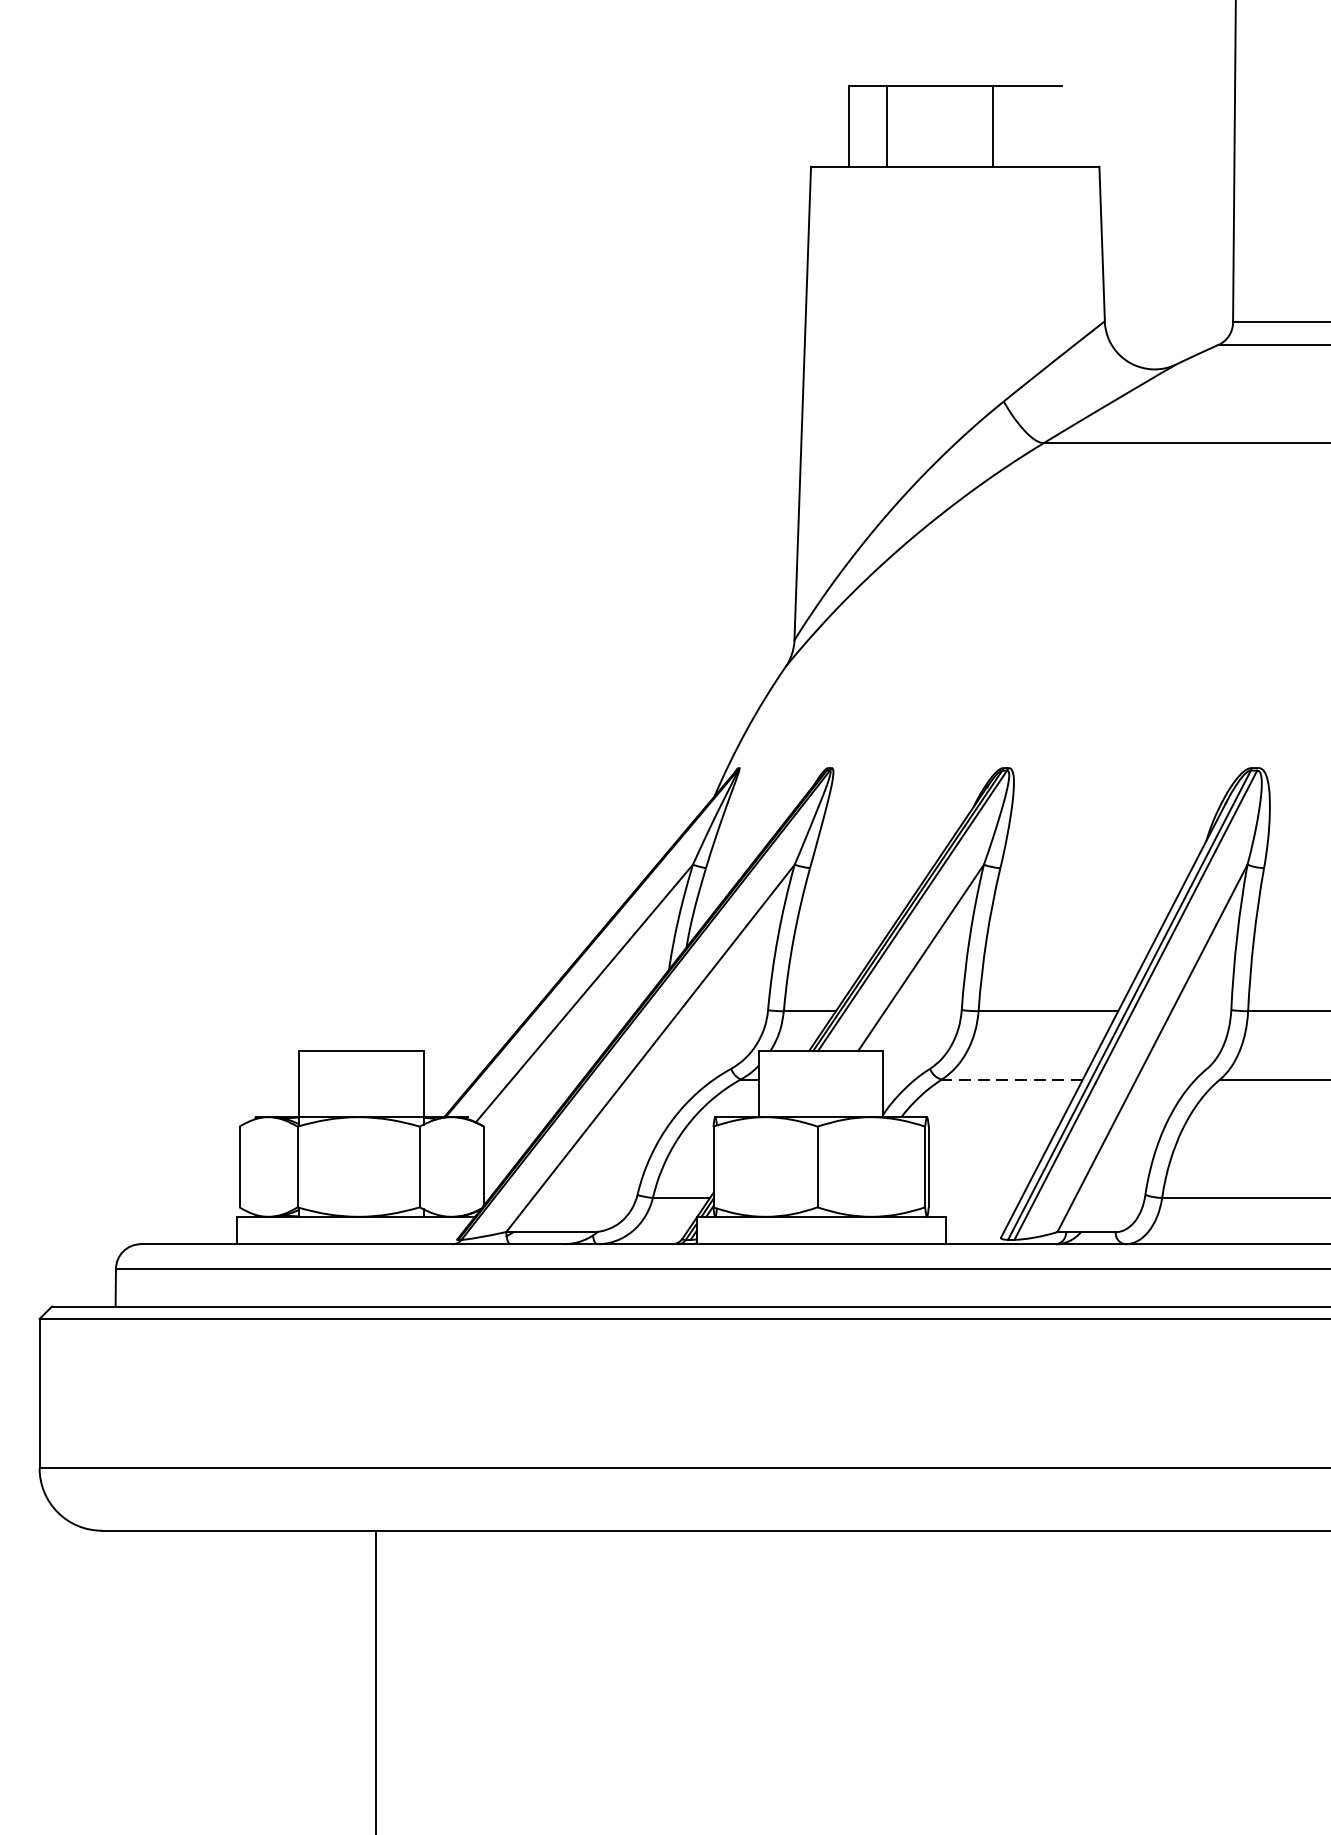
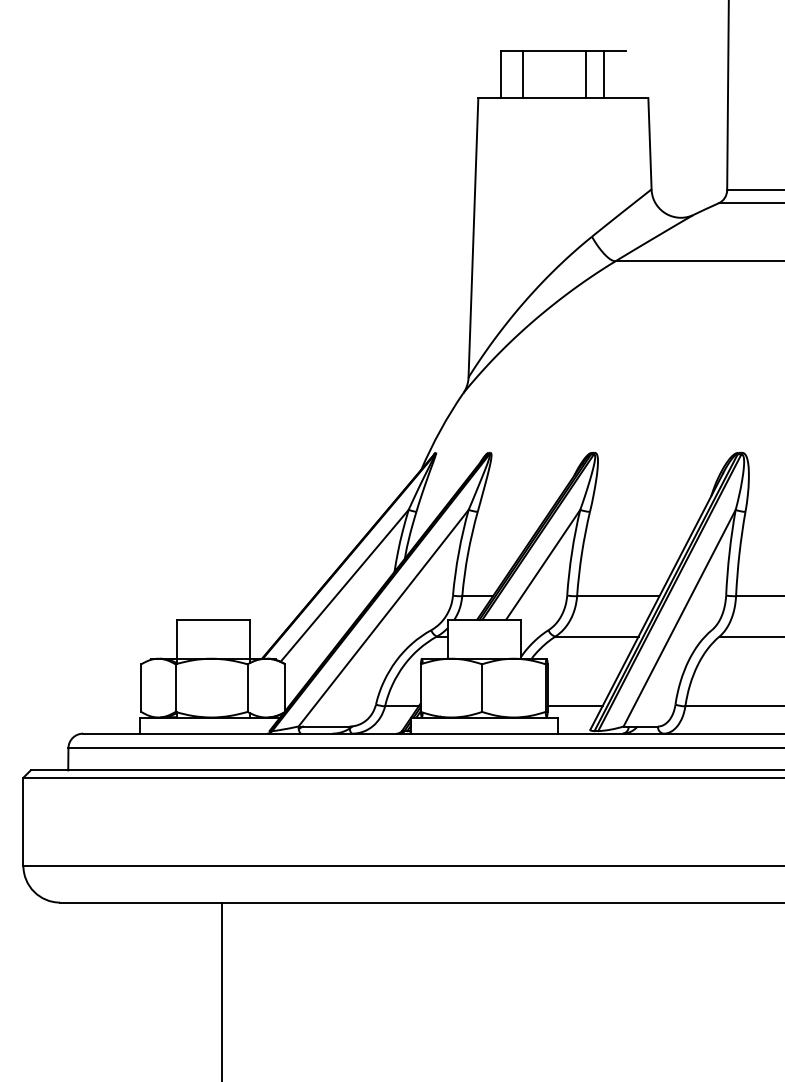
line: (1023, 126) -> (603, 74), added
line: (1013, 1079) -> (597, 636), dashed -> solid
line: (974, 1198) -> (574, 706), added

